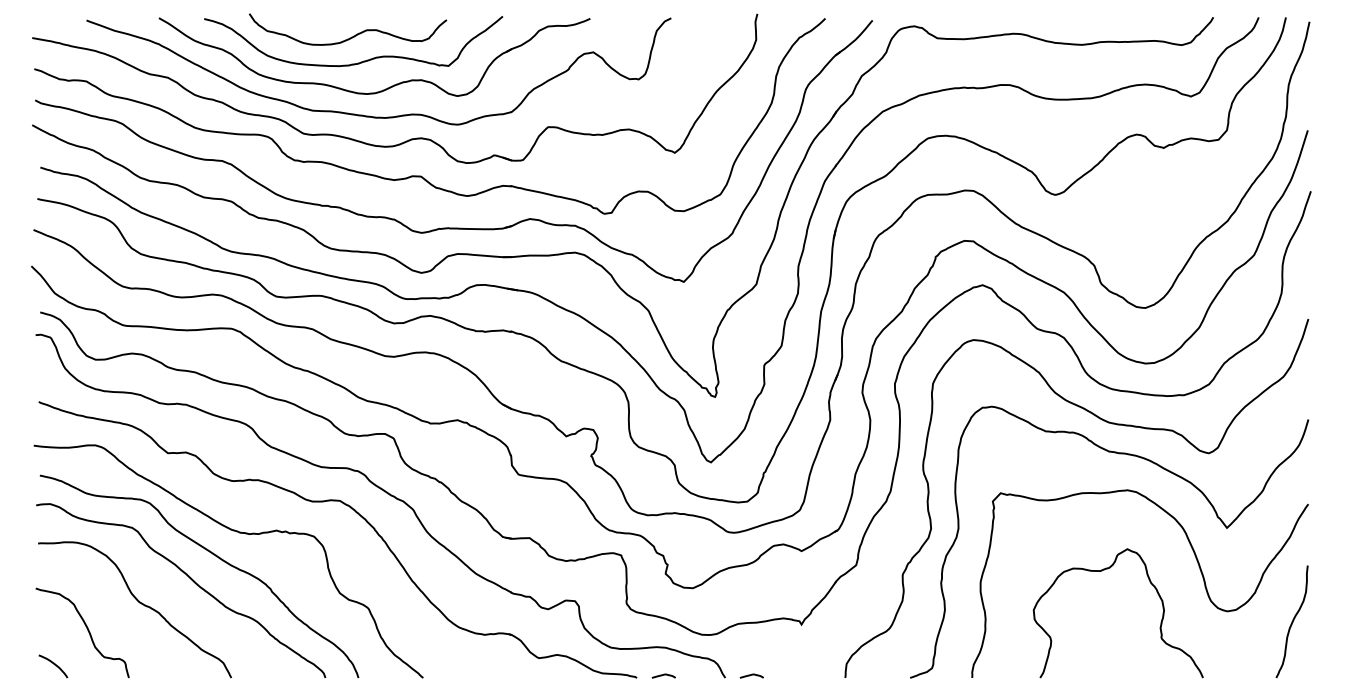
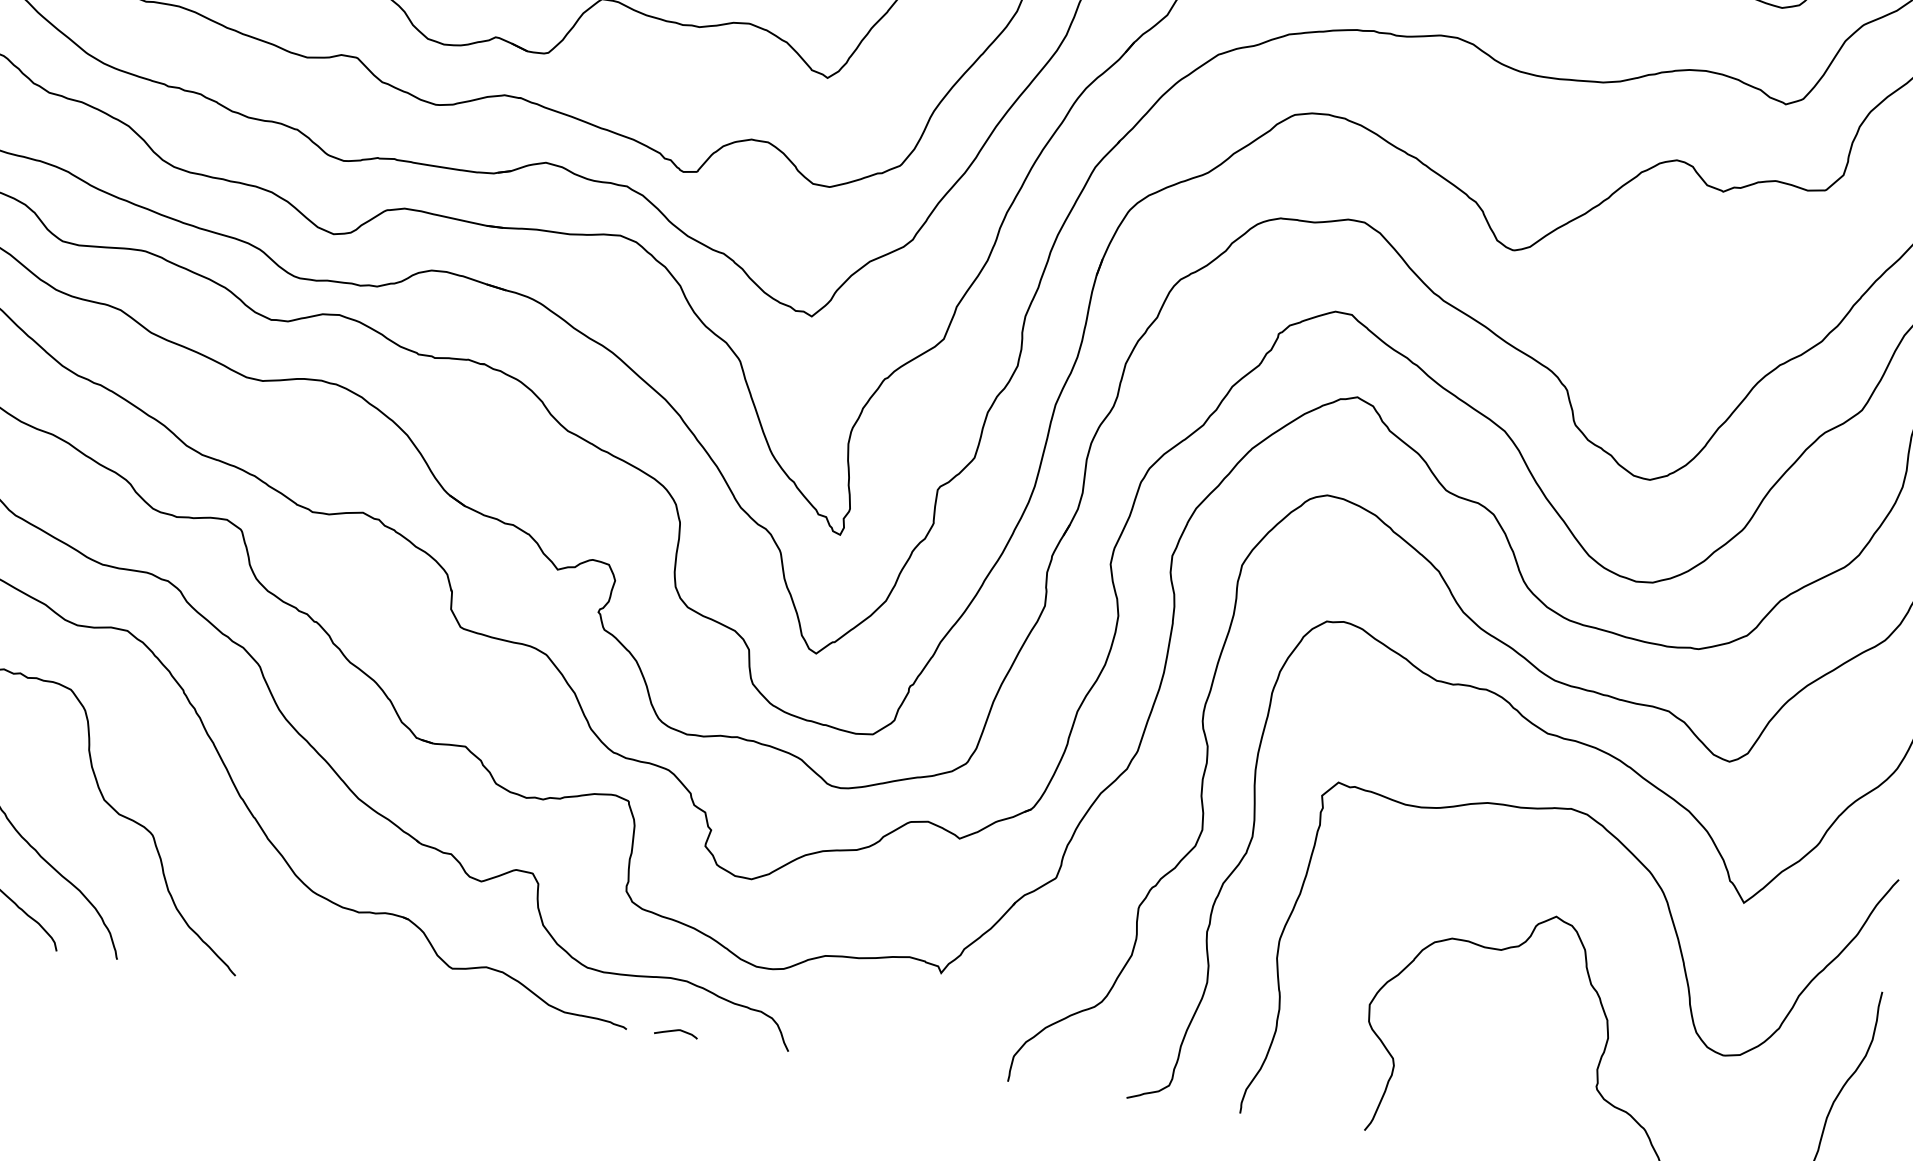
curve: (751, 675) -> (836, 1053), removed

